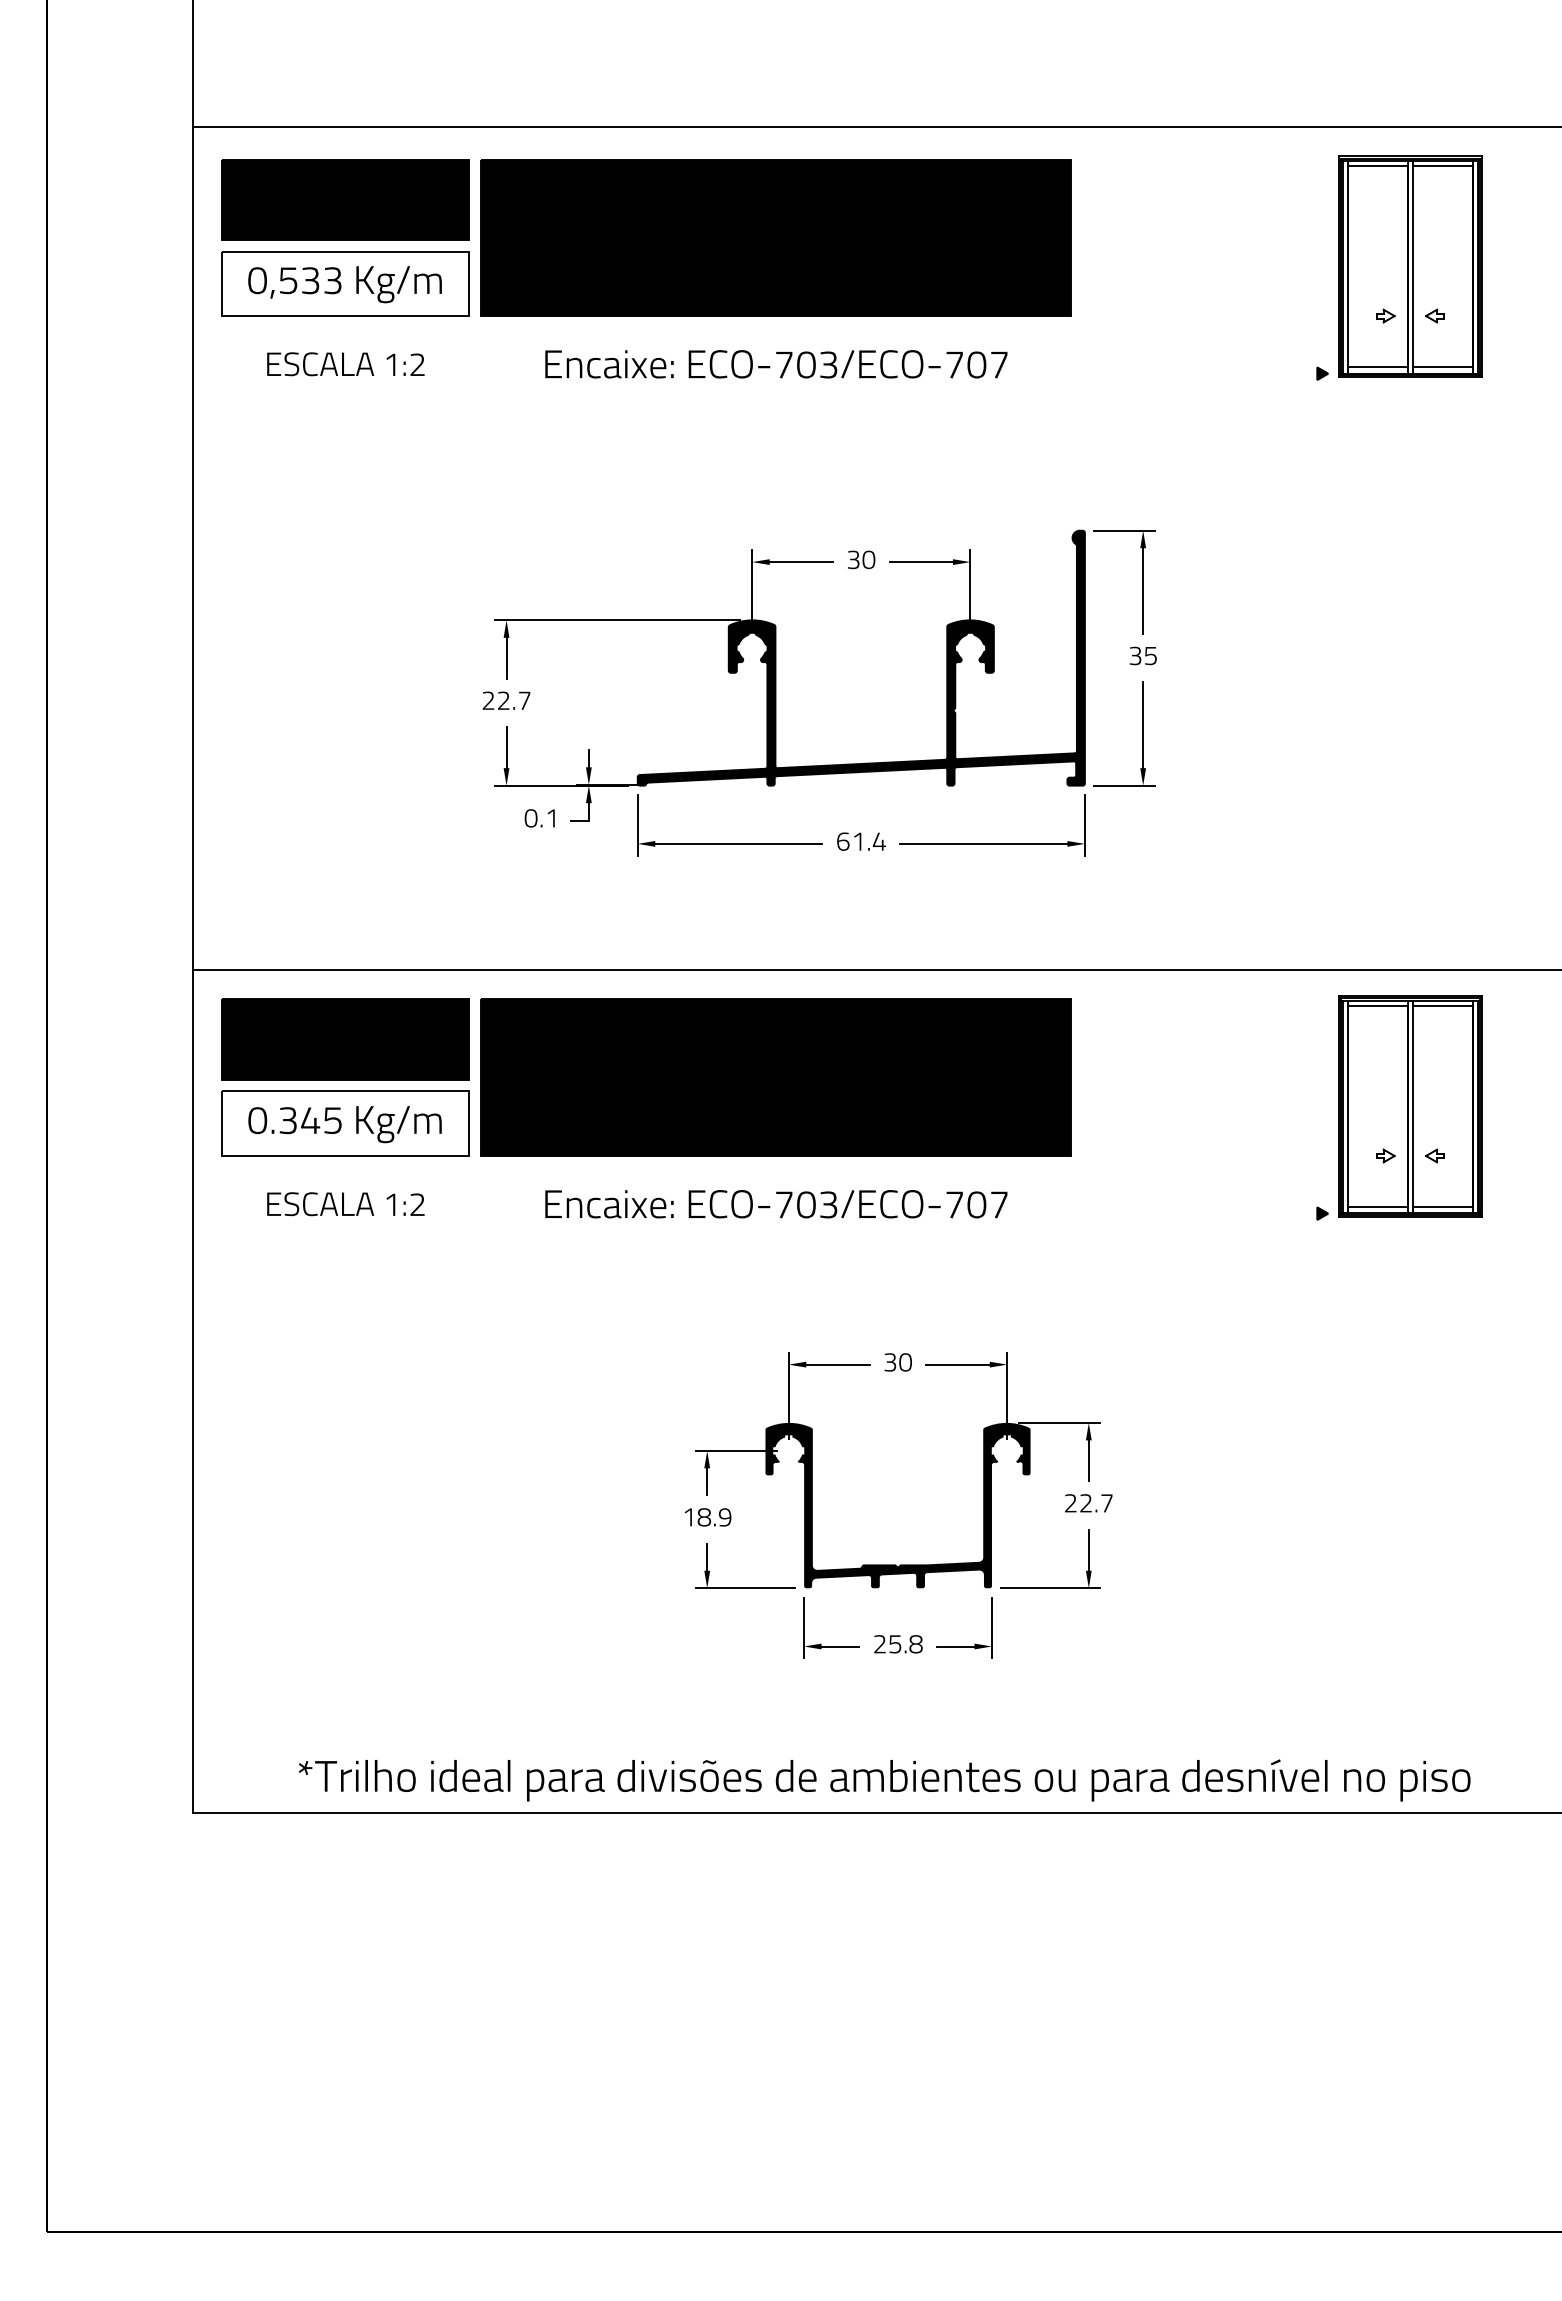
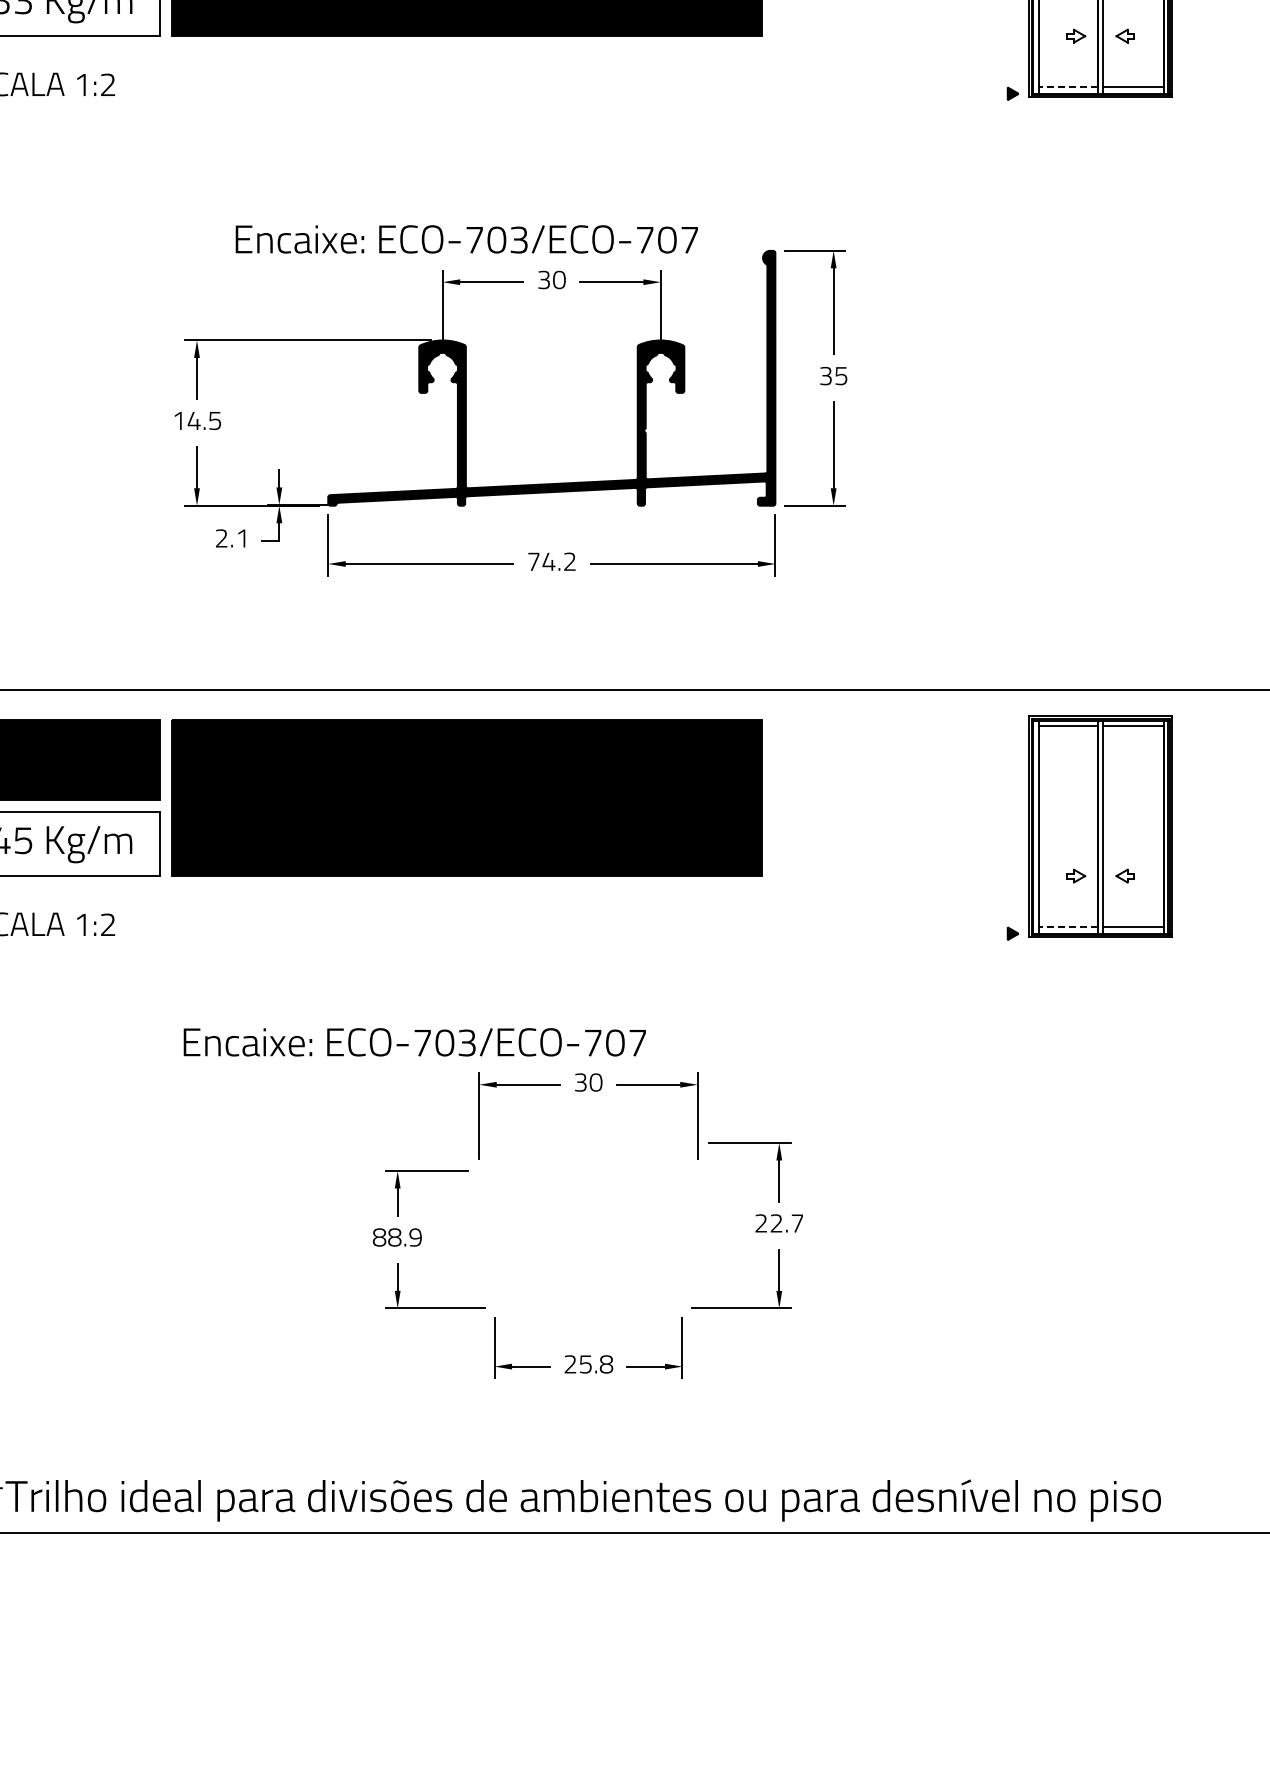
text: (776, 364) -> (466, 239), moved
line: (1377, 367) -> (1067, 87), solid -> dashed
text: (506, 700) -> (196, 420), 22.7 -> 14.5
text: (530, 818) -> (220, 538), 0.1 -> 2.1
text: (861, 841) -> (551, 561), 61.4 -> 74.2
text: (776, 1204) -> (414, 1042), moved
line: (1377, 1207) -> (1067, 927), solid -> dashed
fill: (897, 1505) -> (587, 1225), removed
text: (688, 1517) -> (378, 1237), 18.9 -> 88.9

